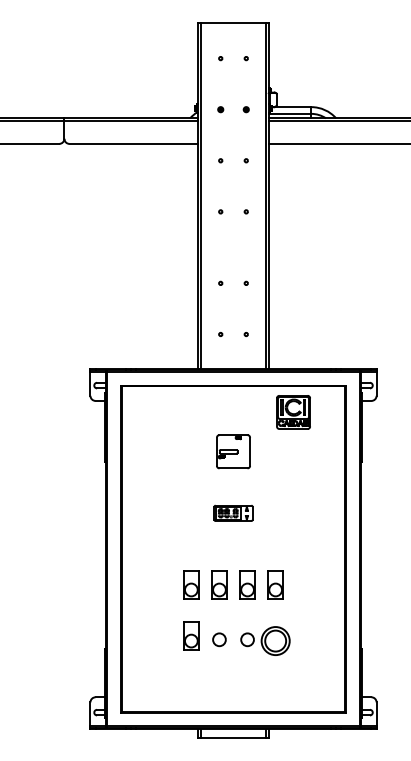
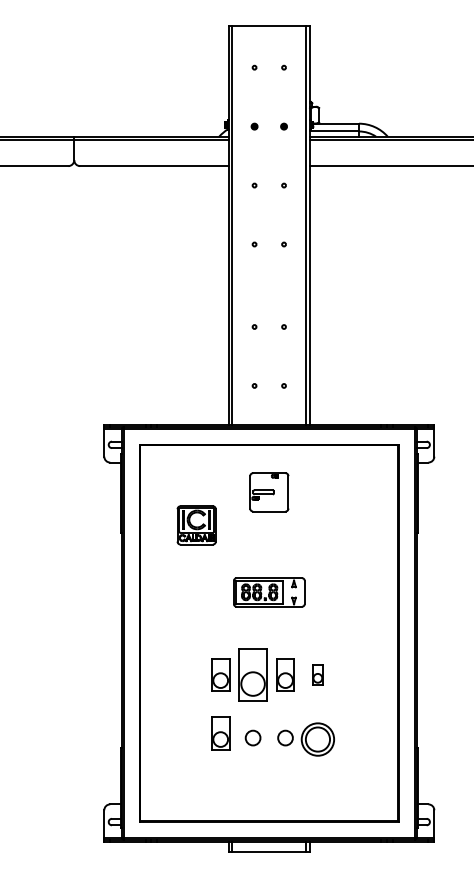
part: (293, 412) -> (196, 525), moved
part: (233, 451) -> (269, 492), moved
part: (233, 512) -> (269, 591), size x1.6
part: (219, 584) -> (253, 674), size x1.6
part: (275, 584) -> (317, 674), size x0.6

